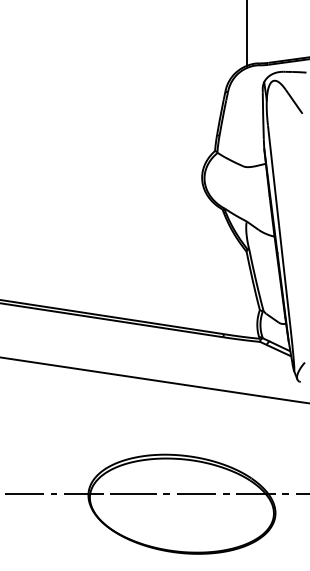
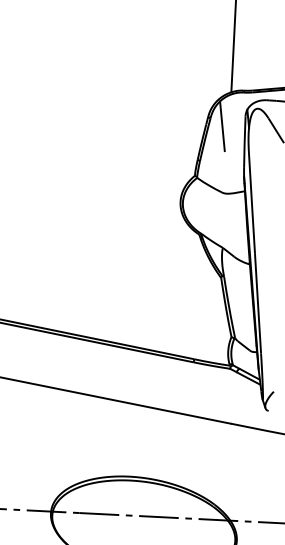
line: (239, 99) -> (221, 125), added

